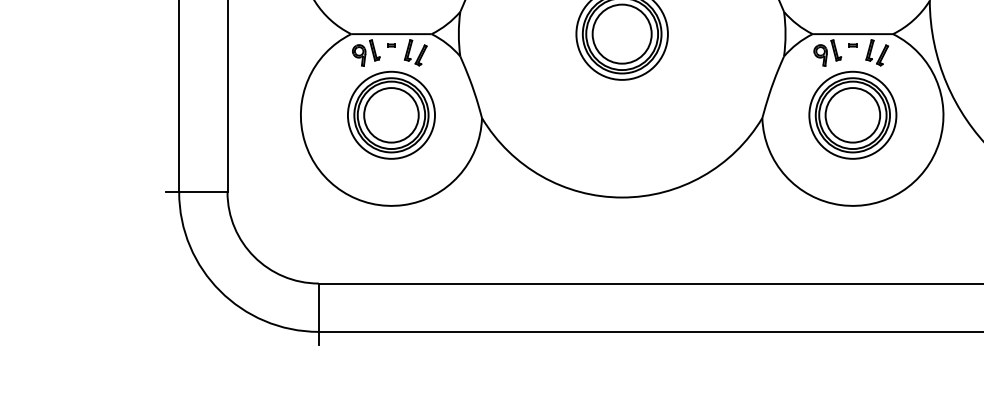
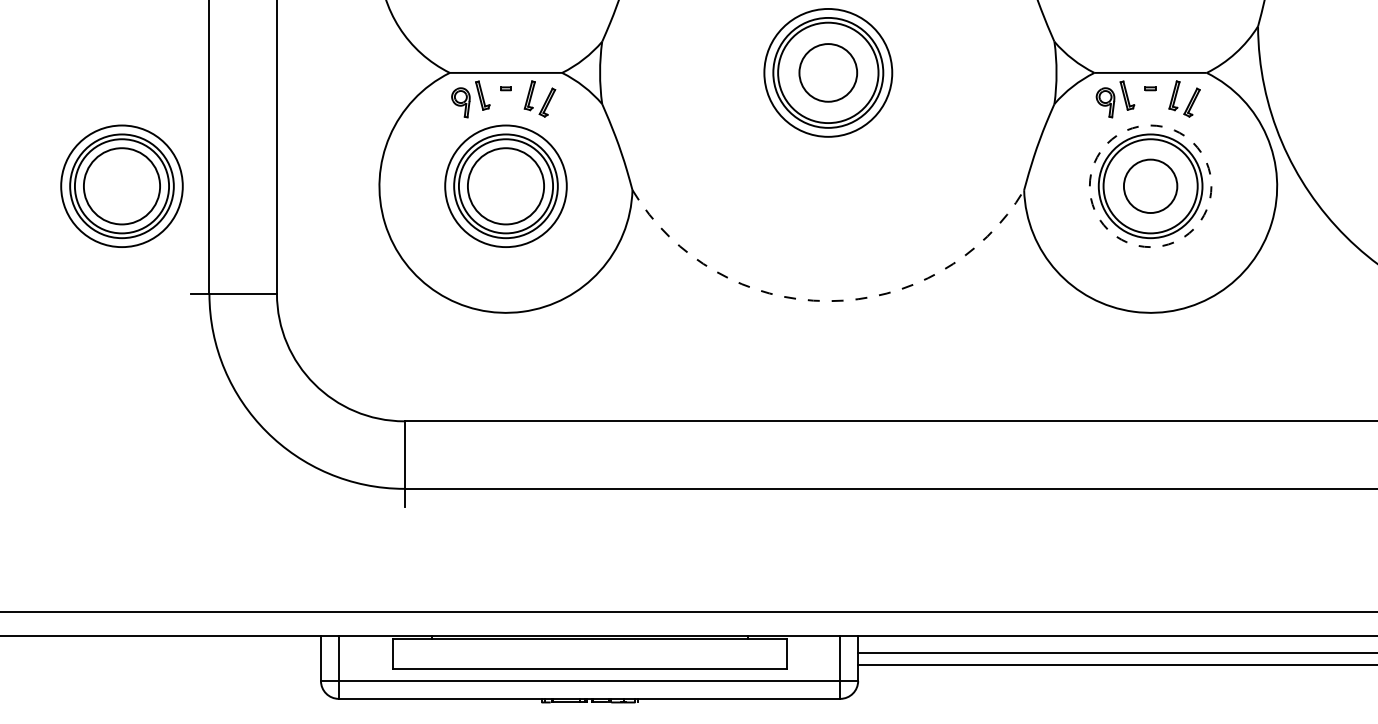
circle: (622, 33) -> (828, 72), size x0.7
part: (116, 114) -> (121, 185), added
circle: (852, 115) -> (1150, 186), size x0.7
circle: (852, 115) -> (1150, 186), solid -> dashed
arc: (622, 197) -> (828, 301), solid -> dashed

